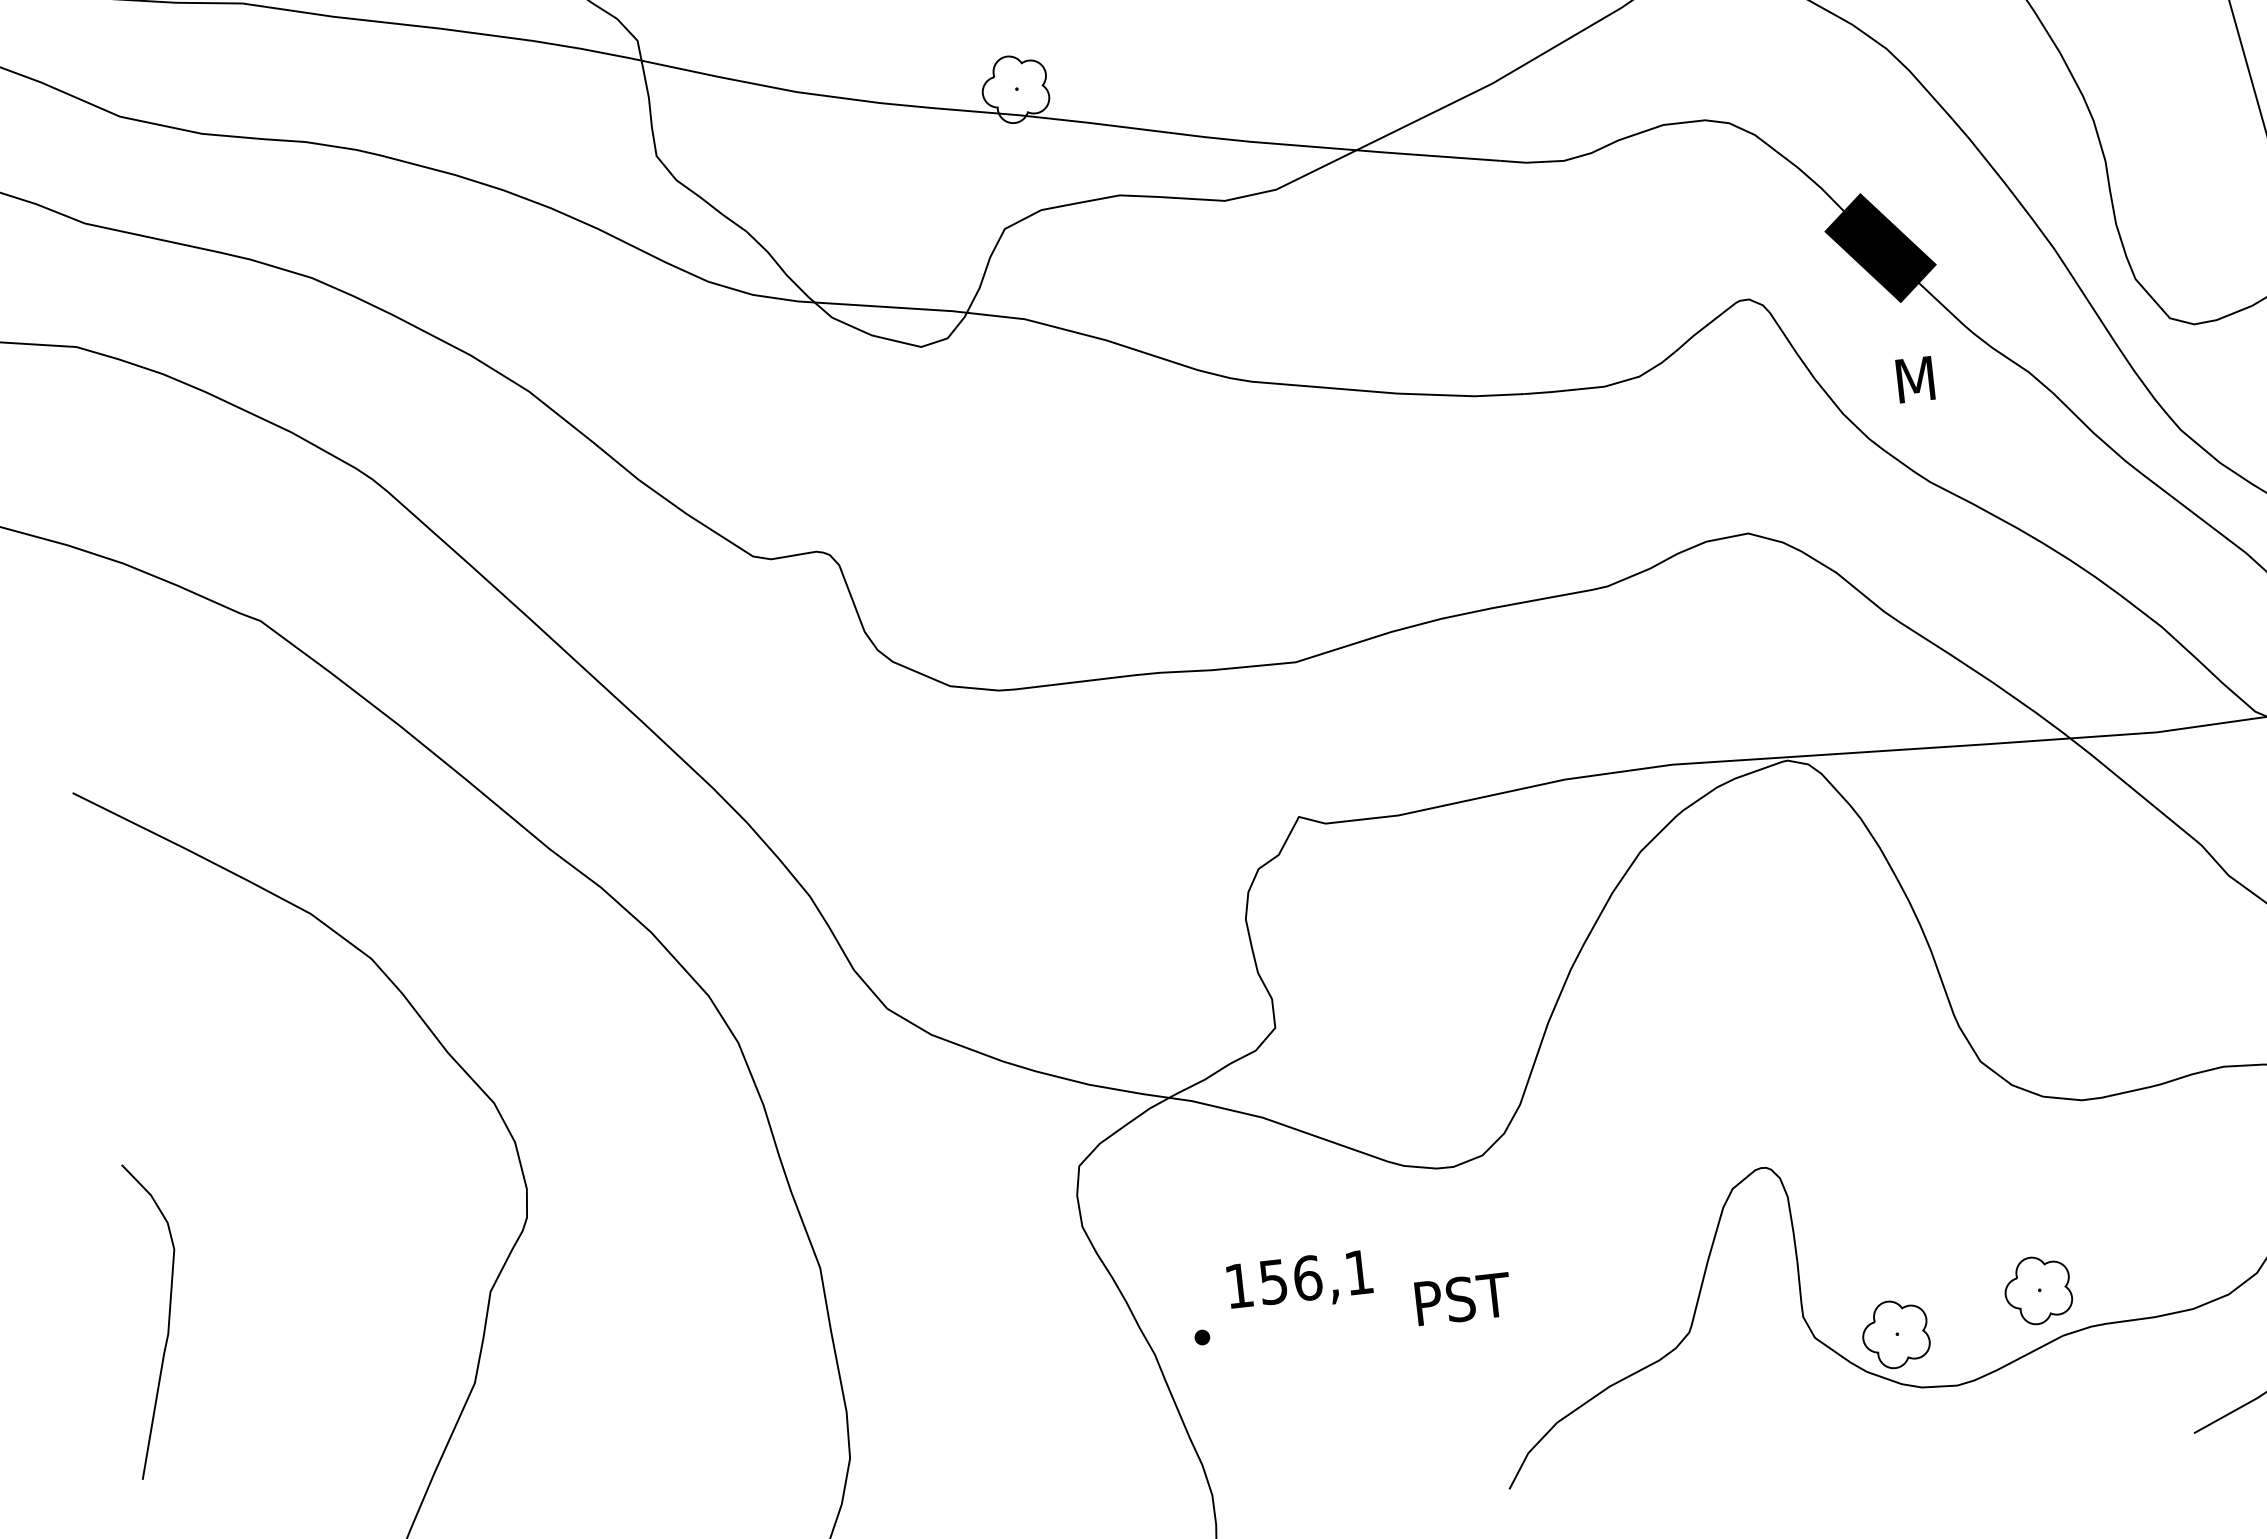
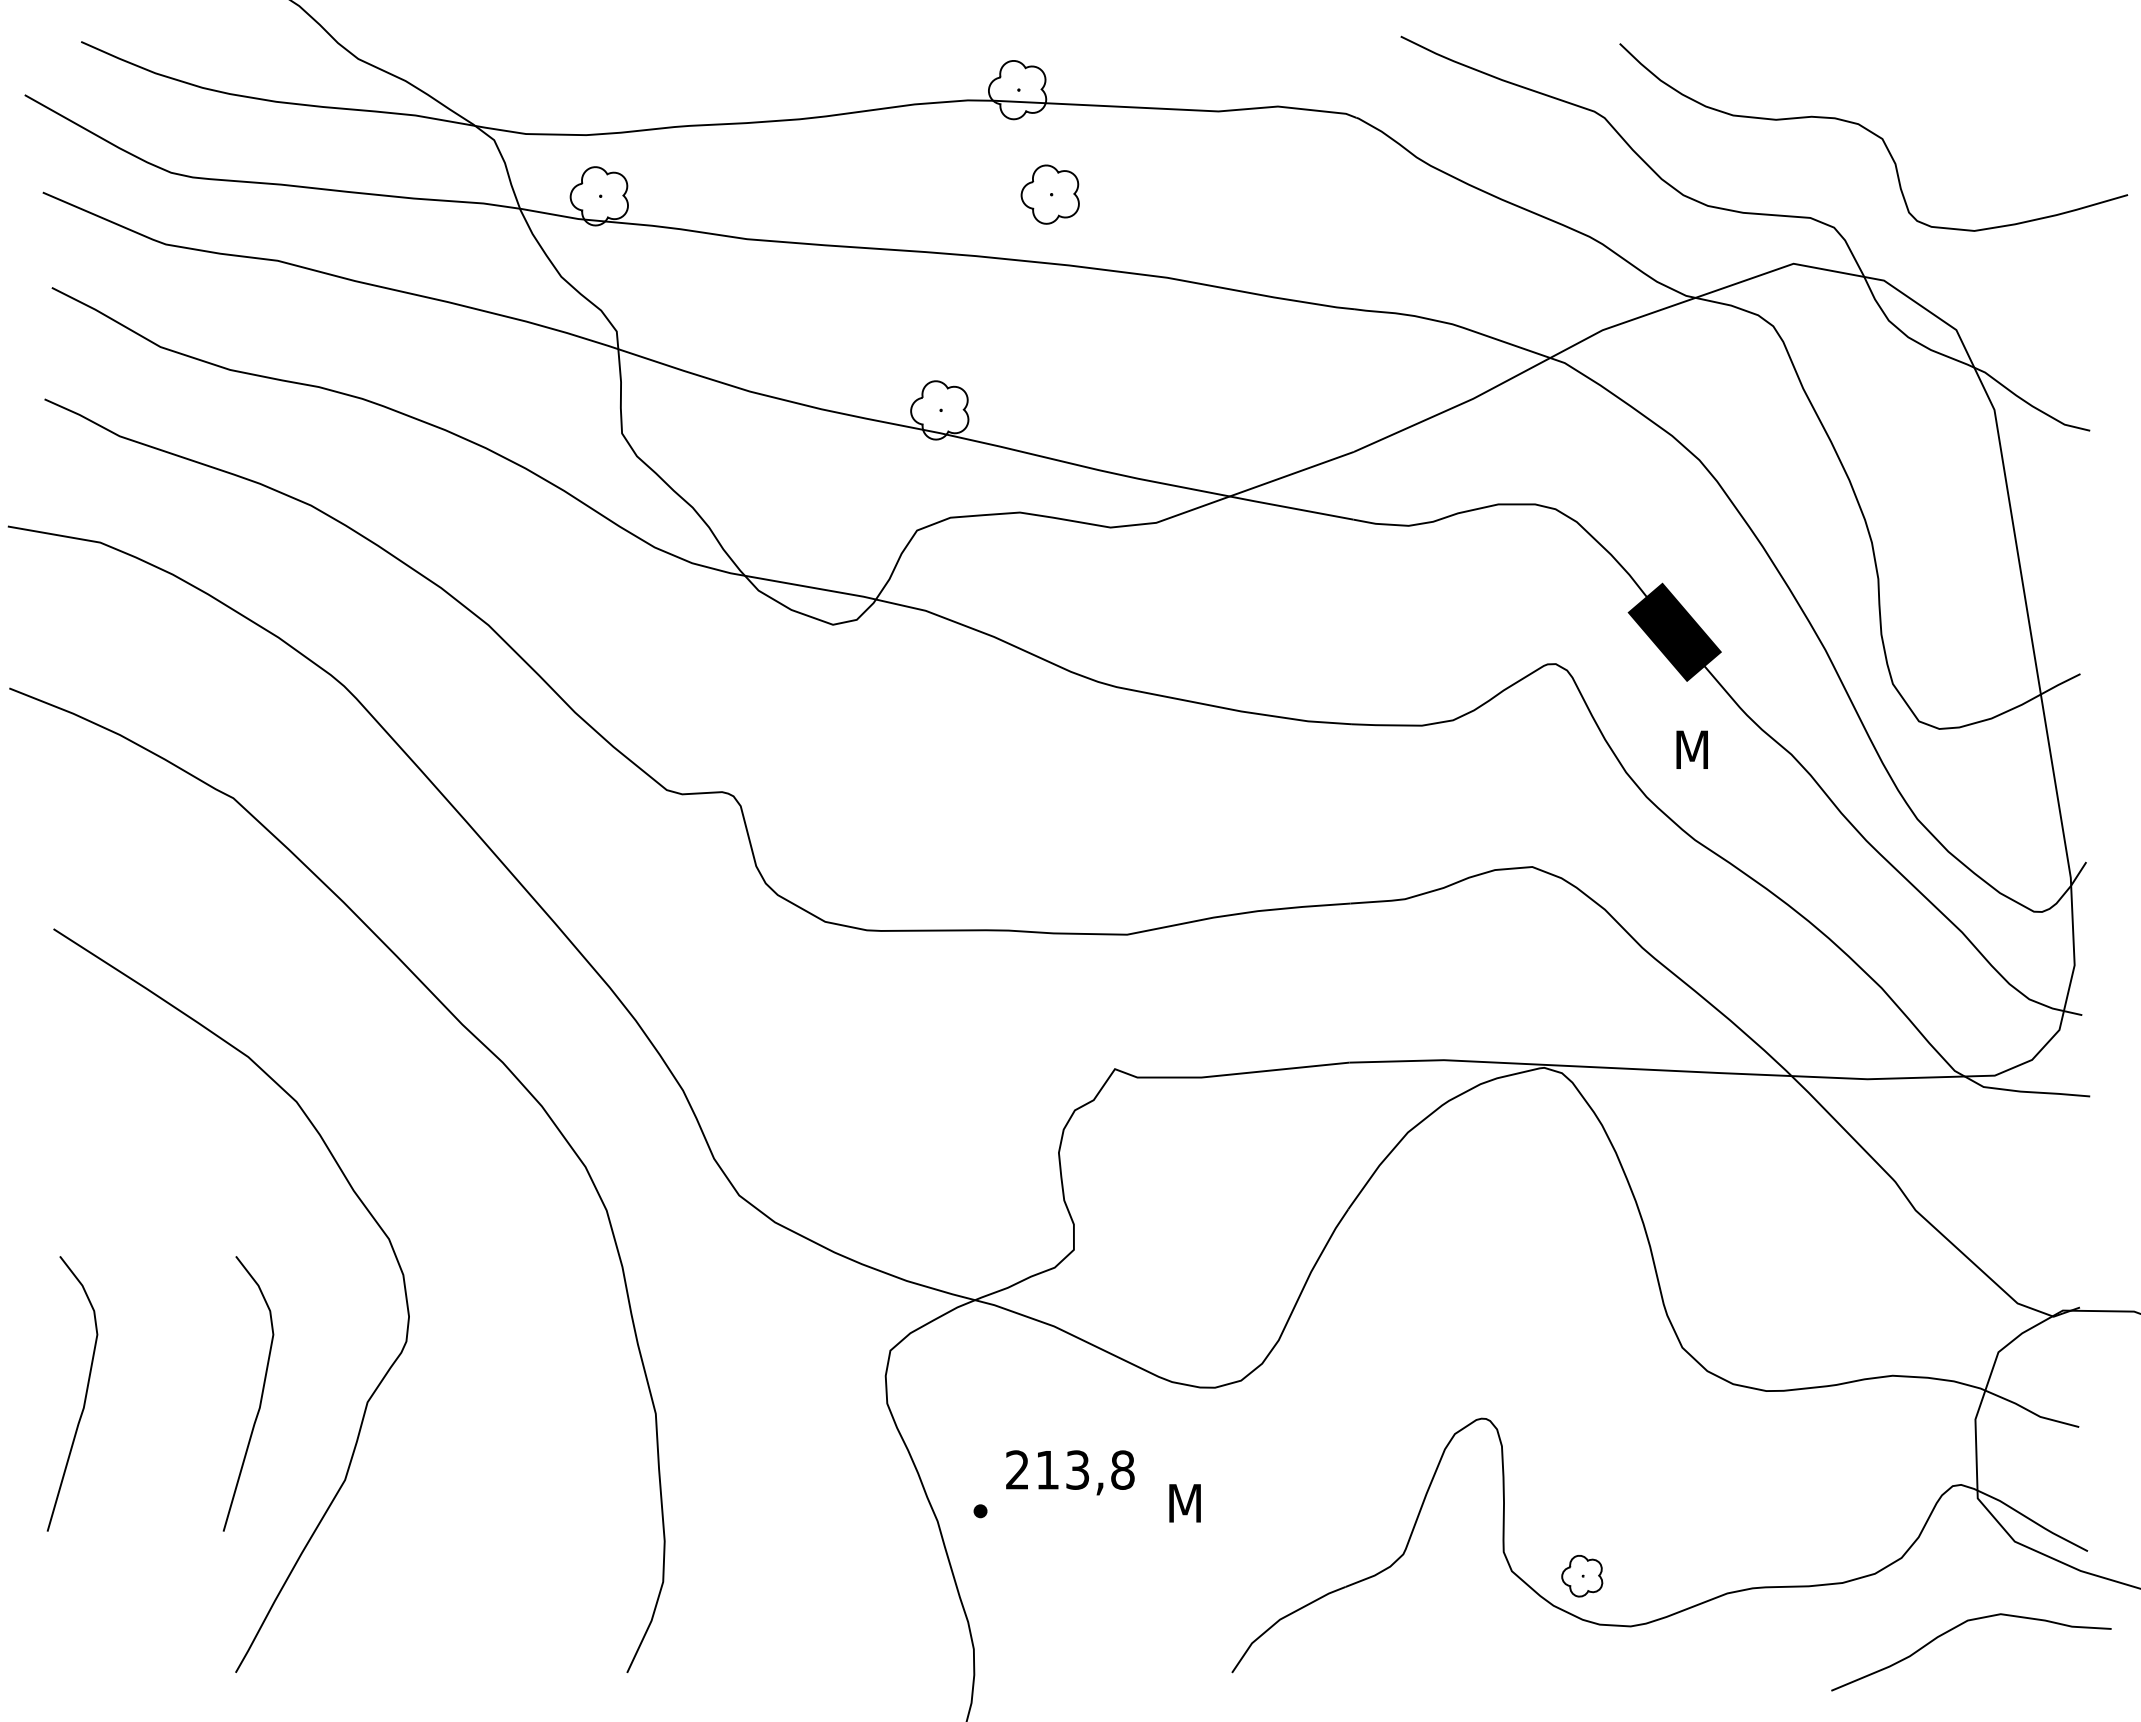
text: (1299, 1278) -> (1070, 1469), 156,1 -> 213,8
part: (2037, 1290) -> (1709, 1551), removed
curve: (368, 1299) -> (260, 1397), added
text: (1465, 1299) -> (1212, 1503), PST -> M
part: (1894, 1335) -> (1581, 1576), size x0.7

